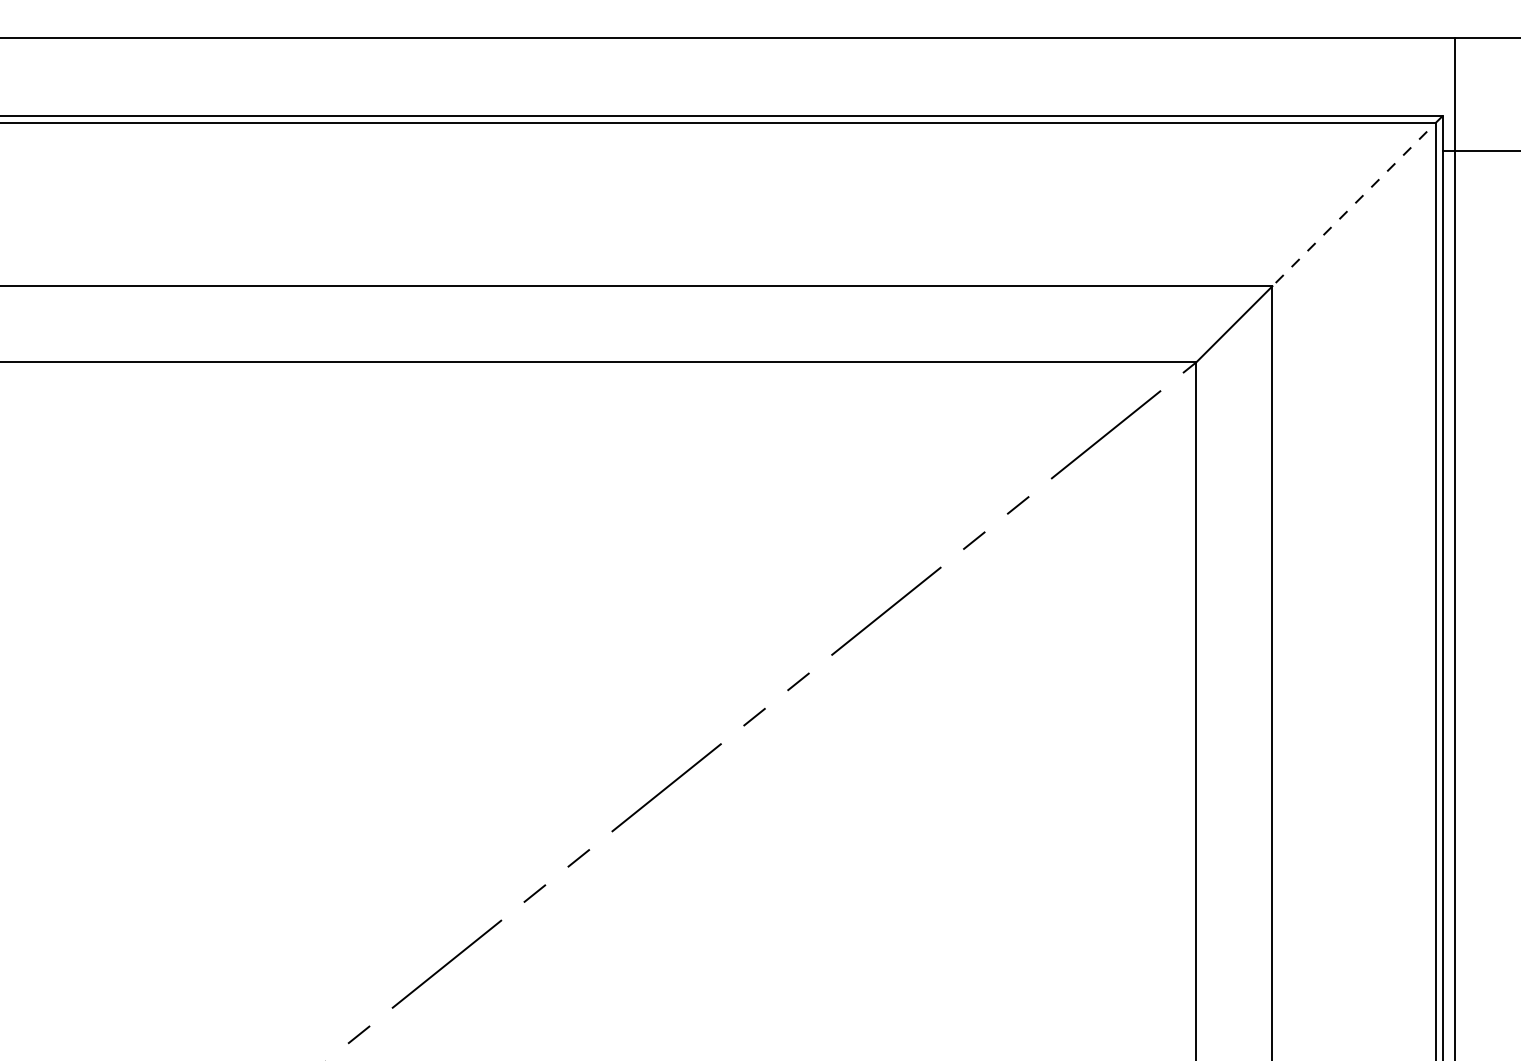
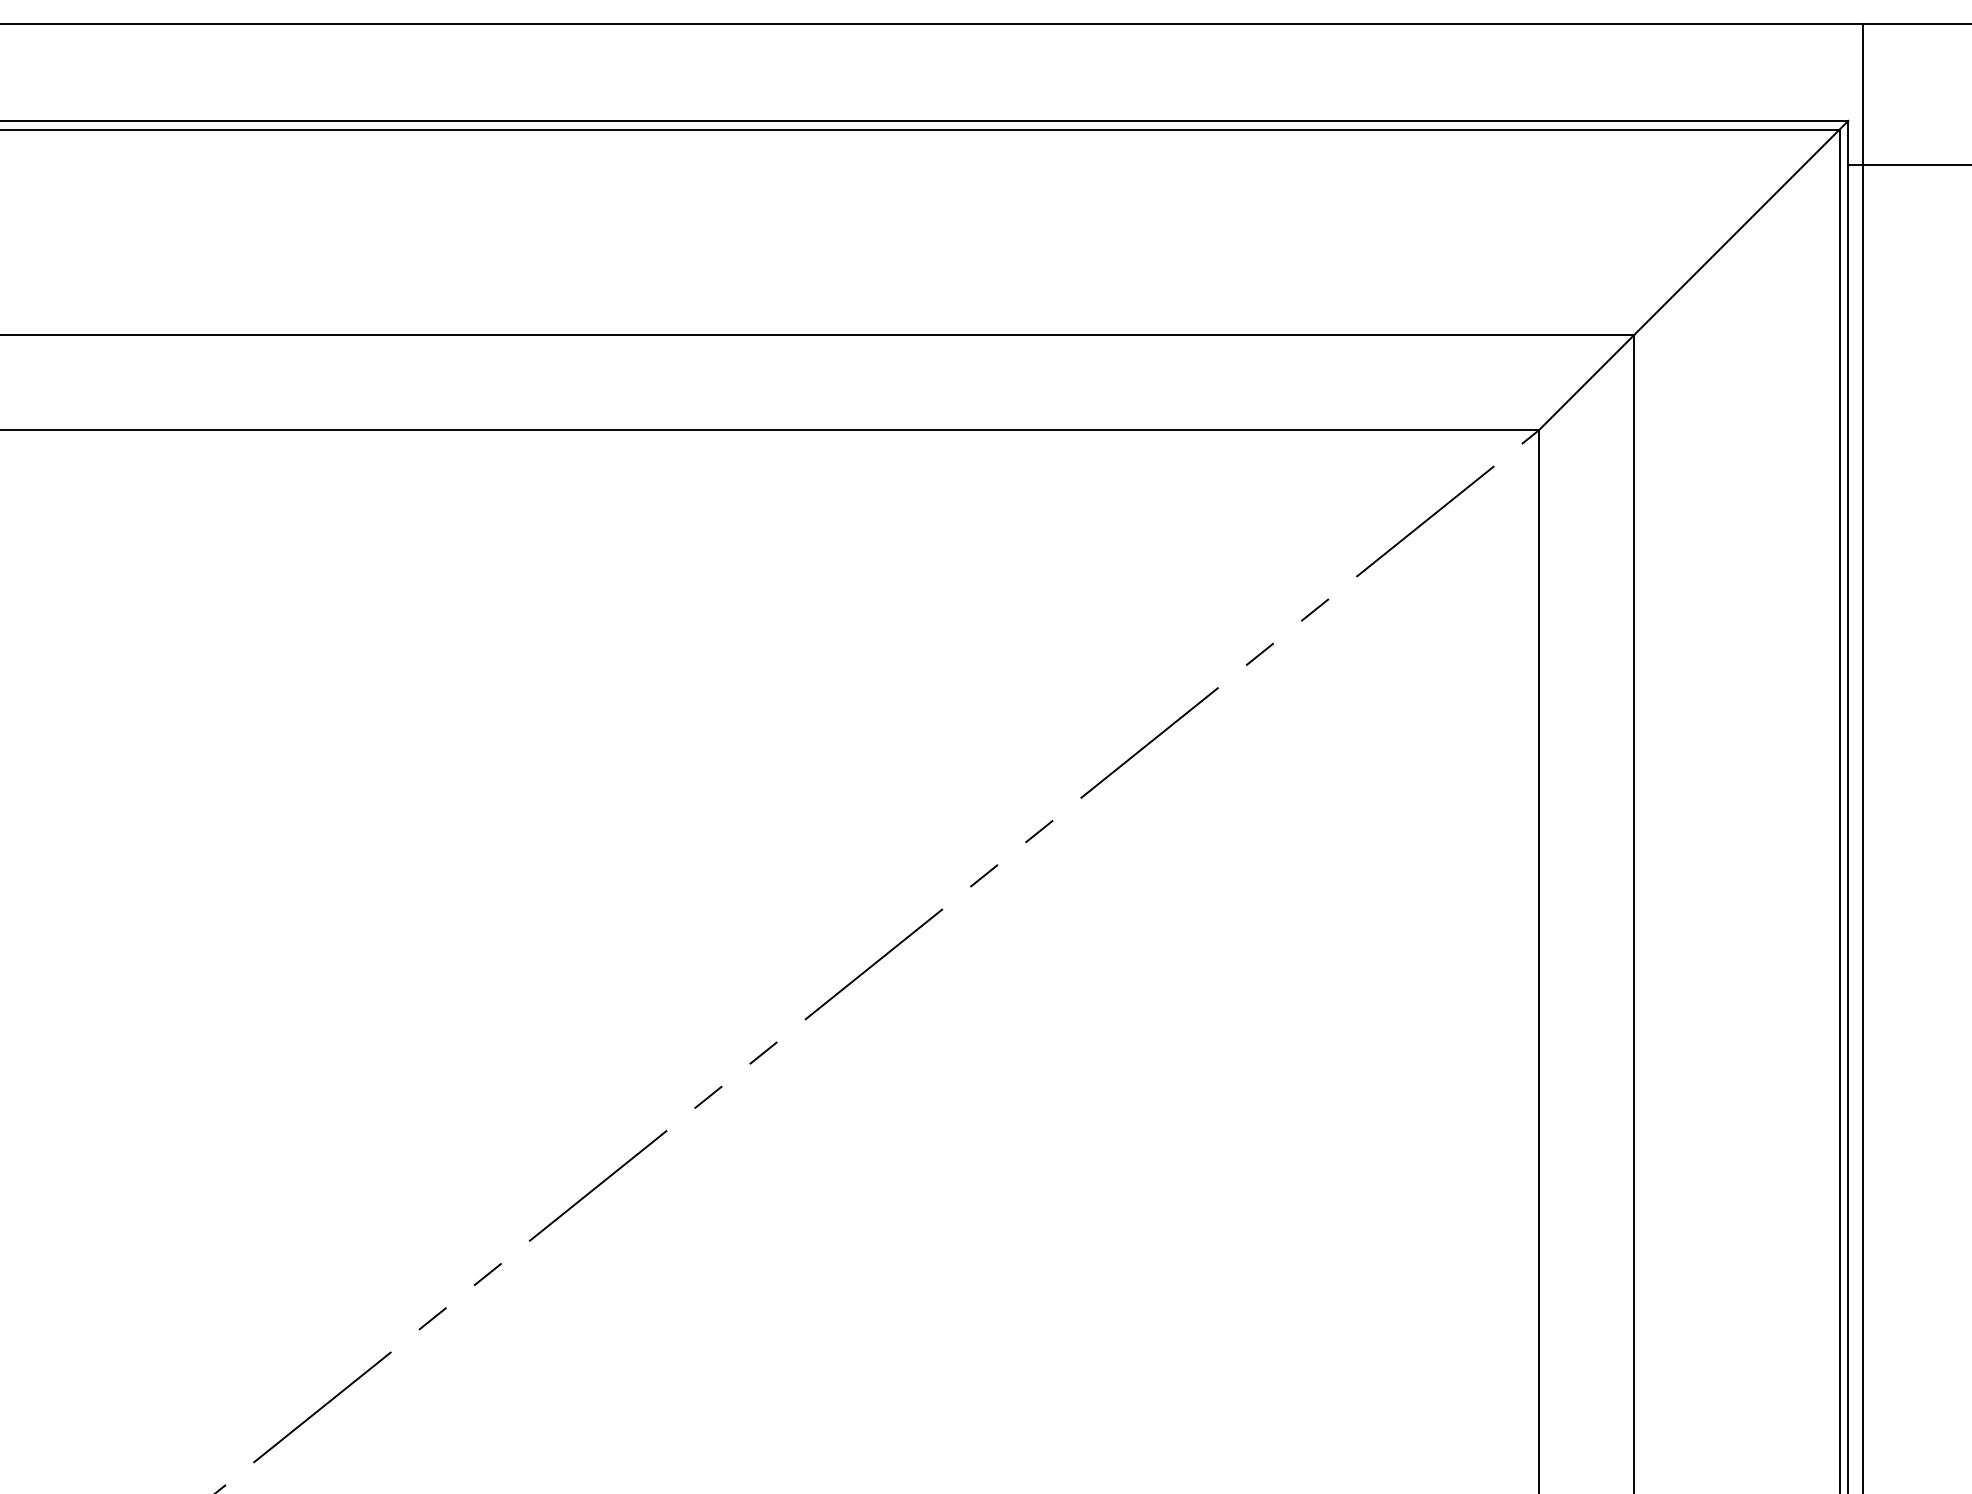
line: (1357, 201) -> (1740, 228), dashed -> solid

